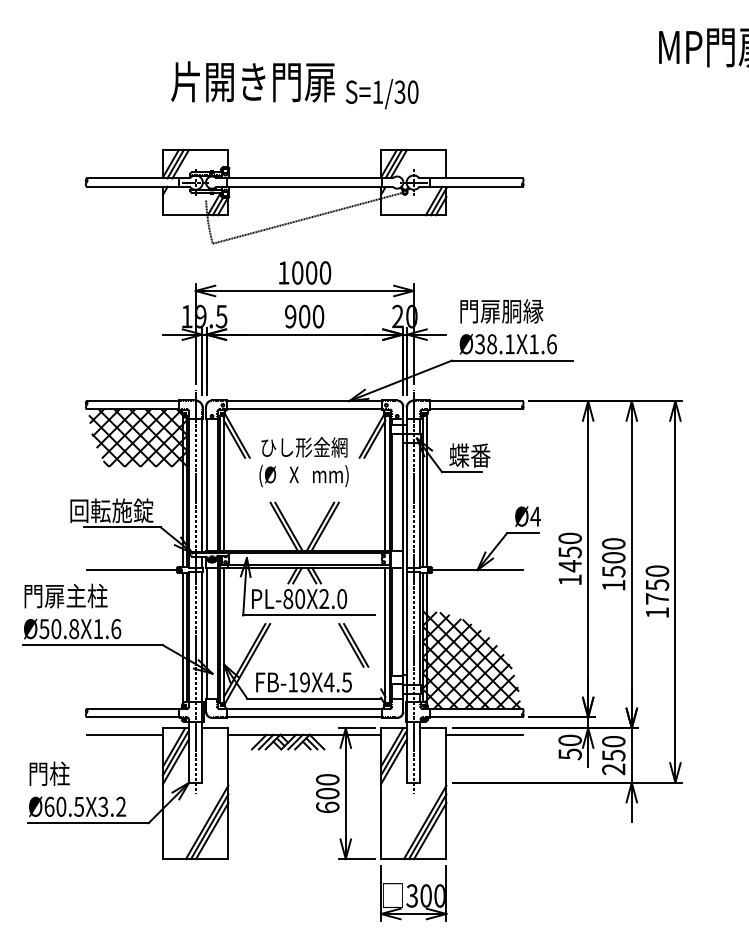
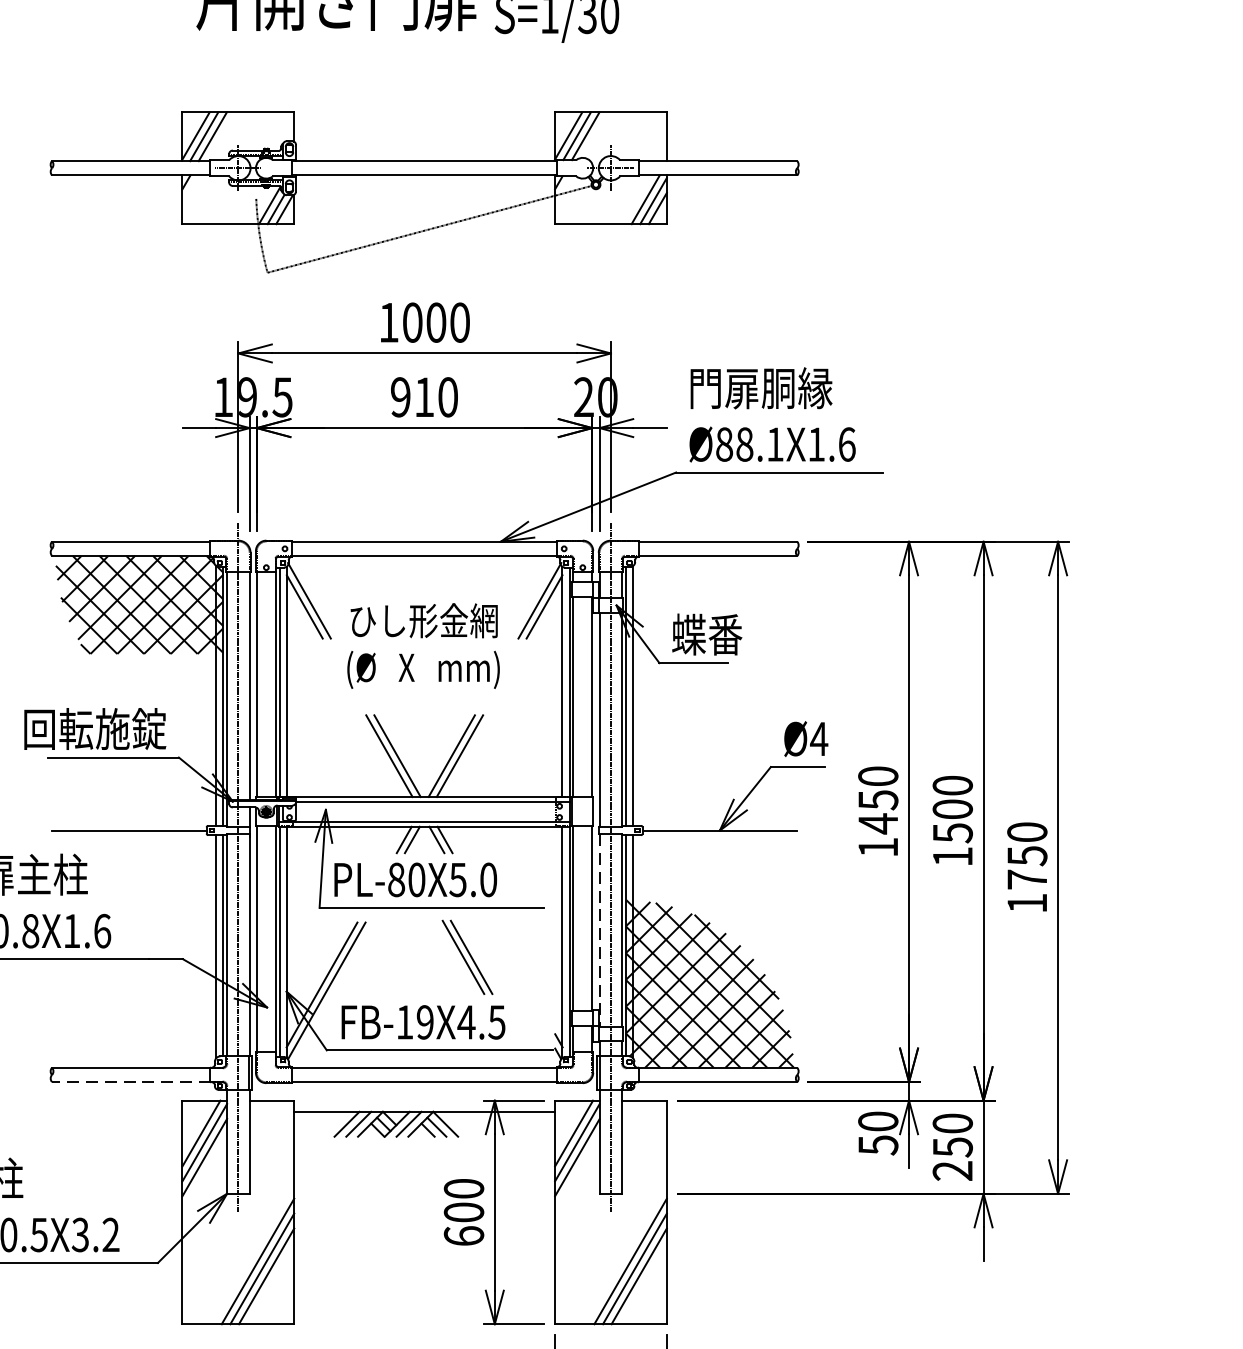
text: (304, 316) -> (424, 397), 900 -> 910
text: (480, 344) -> (725, 444), Ø38.1X1.6 -> Ø88.1X1.6
text: (324, 599) -> (458, 880), PL-80X2.0 -> PL-80X5.0
line: (407, 629) -> (600, 931), solid -> dashed
part: (353, 645) -> (467, 957), moved
line: (132, 717) -> (130, 1082), solid -> dashed
line: (124, 734) -> (116, 1111), removed
line: (484, 734) -> (731, 1111), removed

